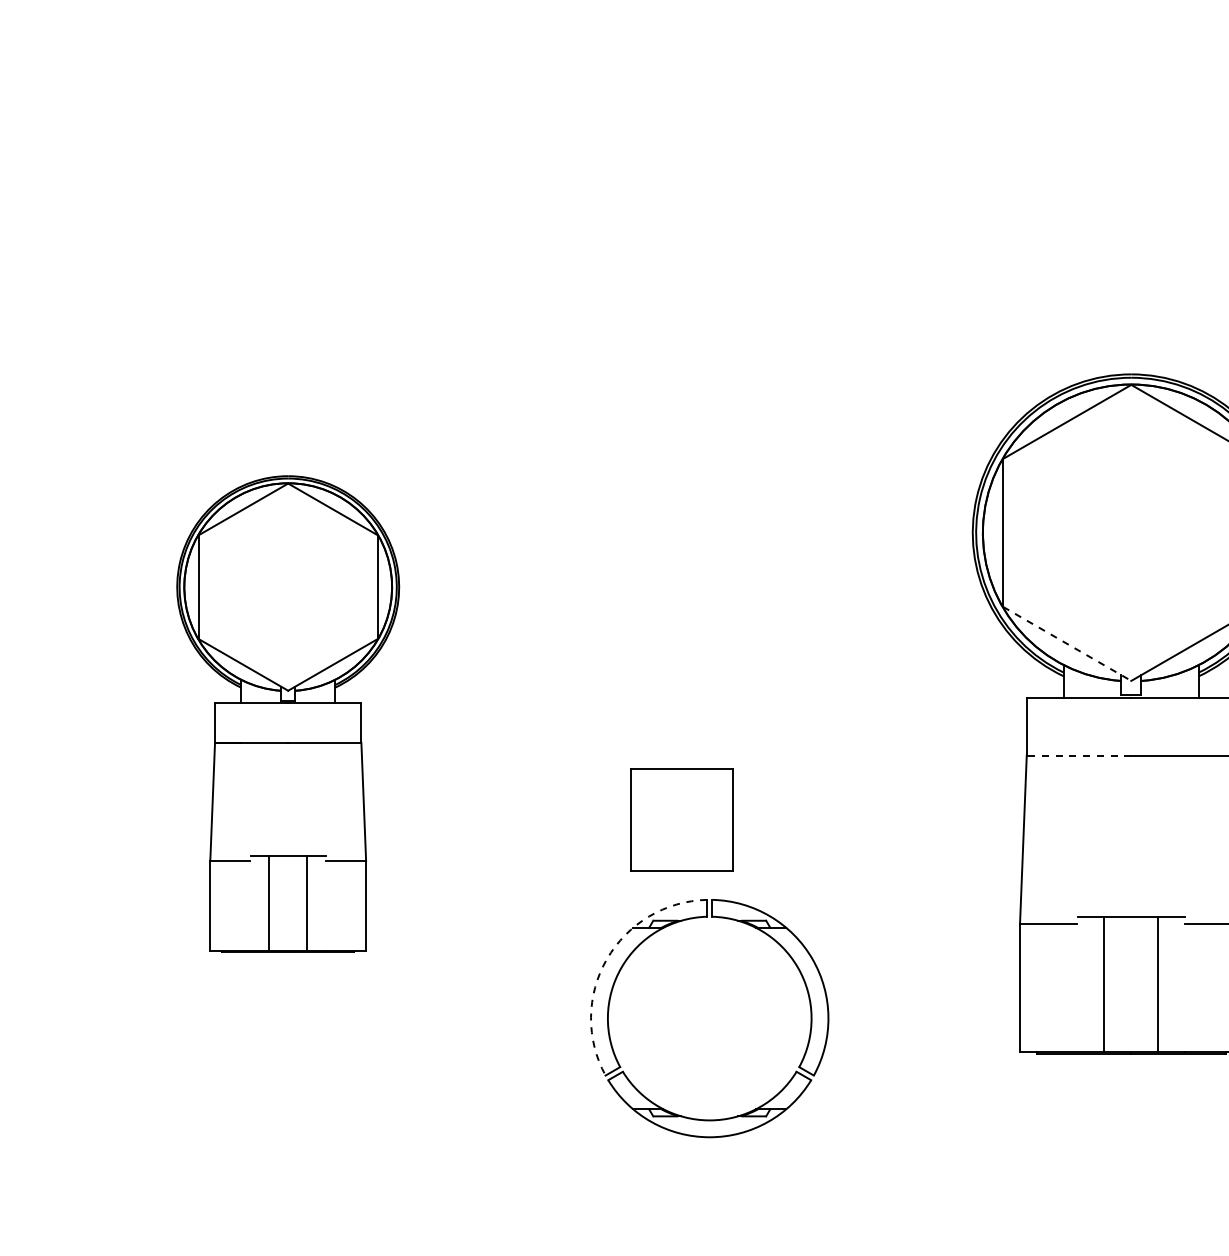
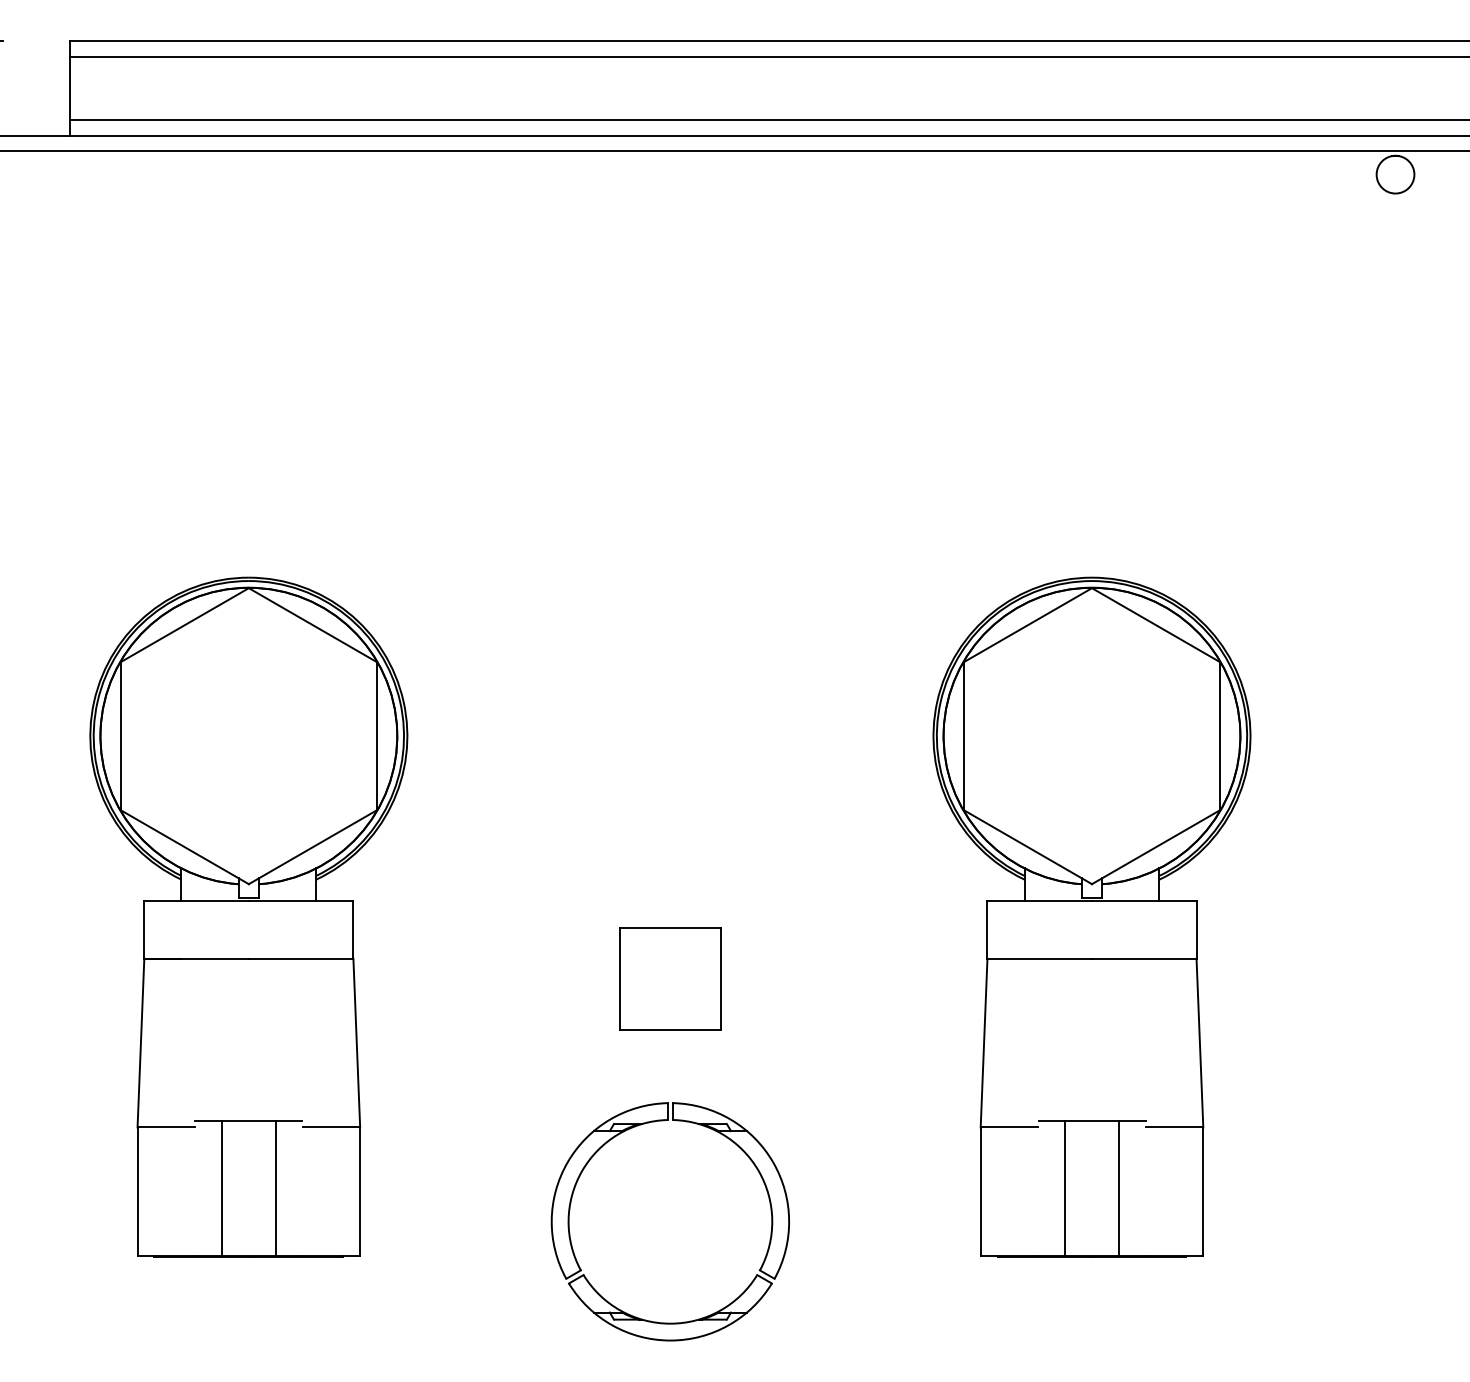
line: (1066, 644) -> (1027, 847), dashed -> solid
part: (287, 713) -> (248, 916), size x1.43
line: (1078, 755) -> (1039, 958), dashed -> solid
part: (681, 819) -> (670, 978), moved
arc: (606, 959) -> (567, 1162), dashed -> solid

